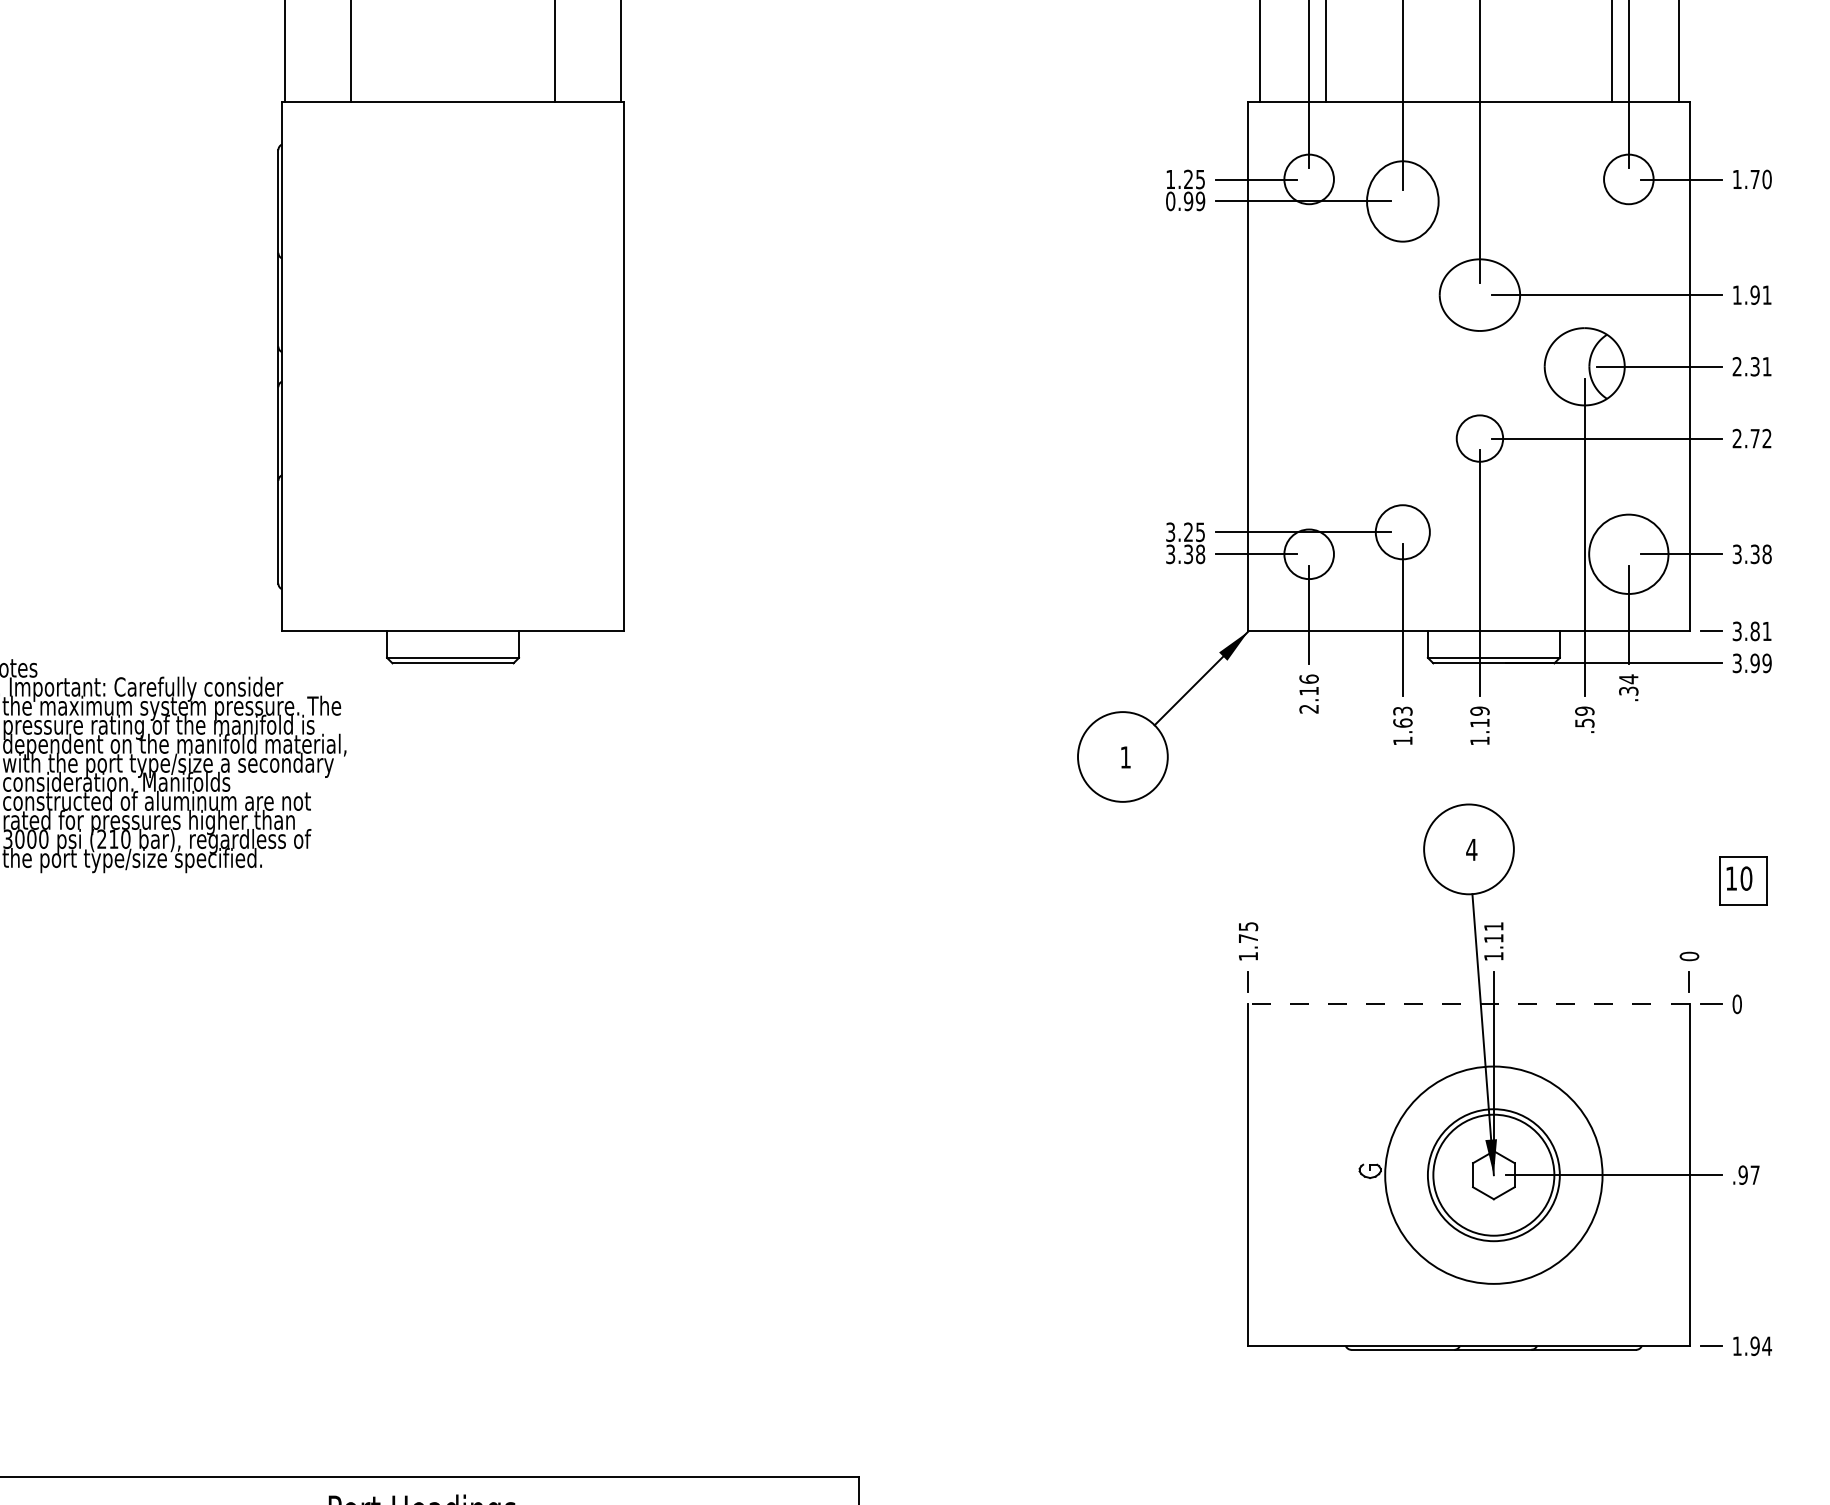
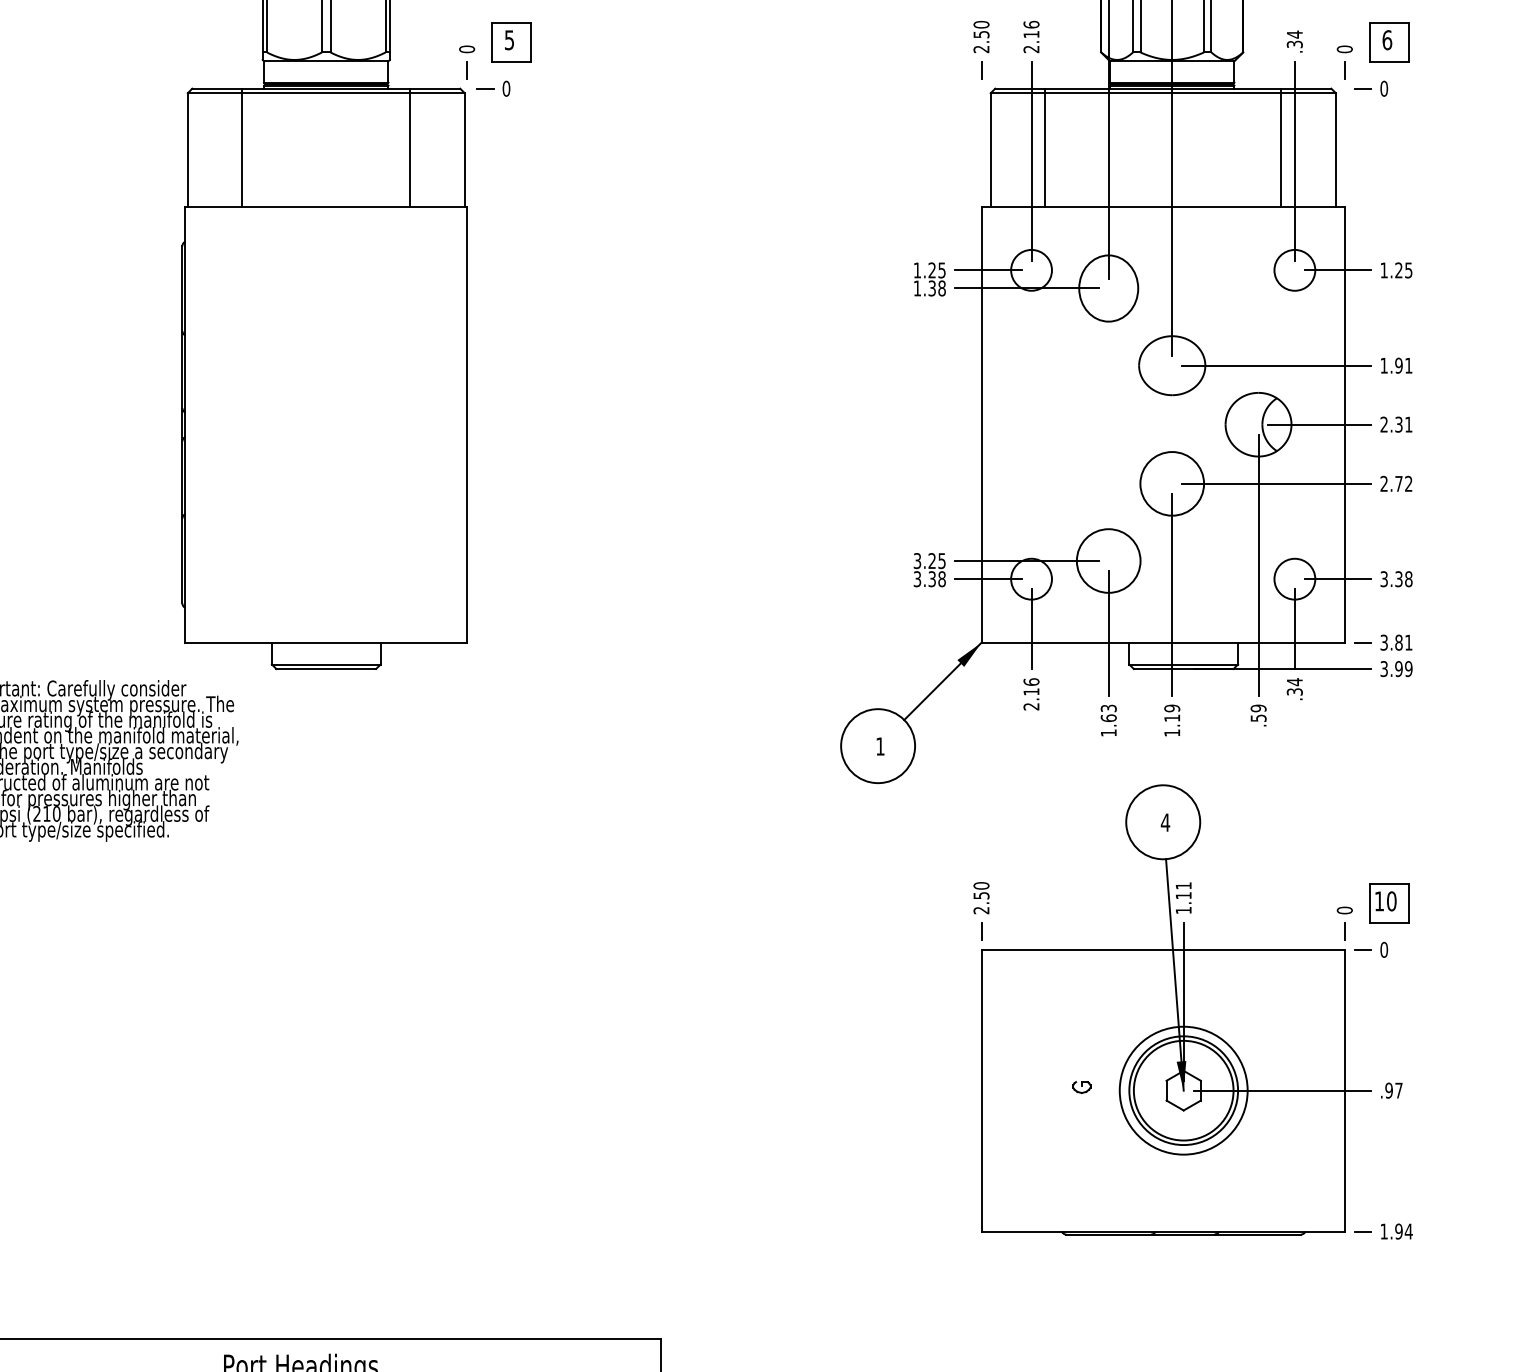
text: (1760, 179) -> (1403, 270), 1.70 -> 1.25
text: (1185, 201) -> (929, 288), 0.99 -> 1.38
circle: (1480, 438) -> (1172, 483), size x1.67
circle: (1402, 531) -> (1108, 560), size x1.43
circle: (1628, 553) -> (1294, 578), size x0.62
part: (1743, 881) -> (1389, 903), moved
text: (1248, 941) -> (981, 898), 1.75 -> 2.50
line: (1469, 1003) -> (1163, 949), dashed -> solid
circle: (1493, 1174) -> (1183, 1090), size x0.71

